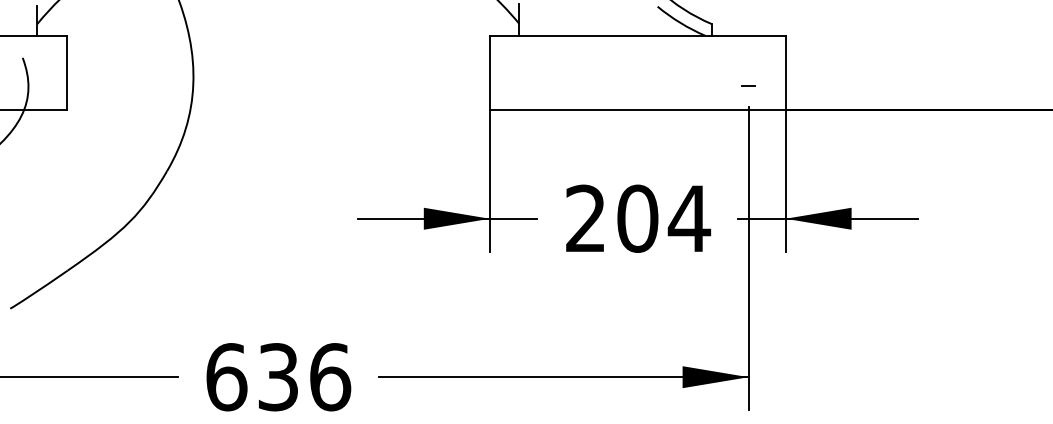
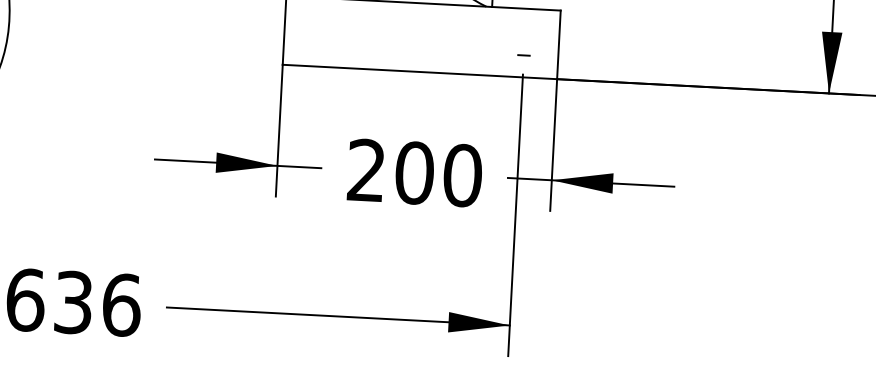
text: (689, 218) -> (462, 175), 204 -> 200

